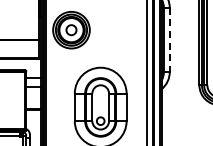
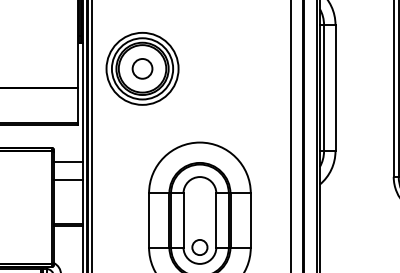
line: (169, 40) -> (334, 89), dashed -> solid

